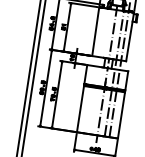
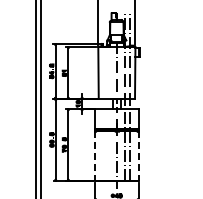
line: (79, 109) -> (94, 156), solid -> dashed
line: (121, 115) -> (138, 156), solid -> dashed

